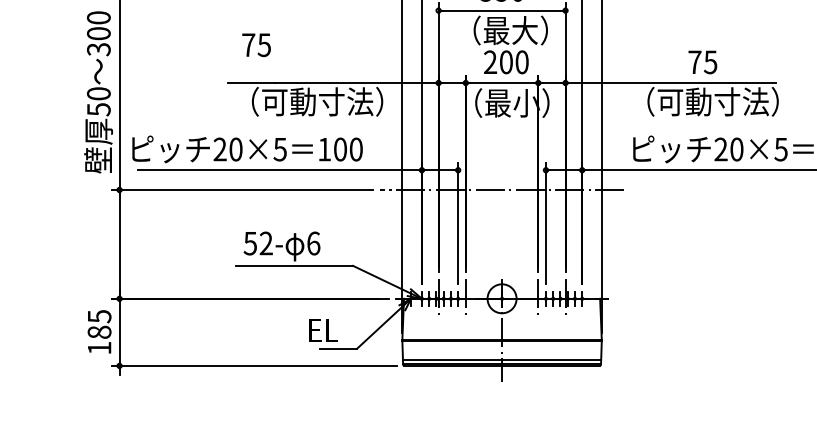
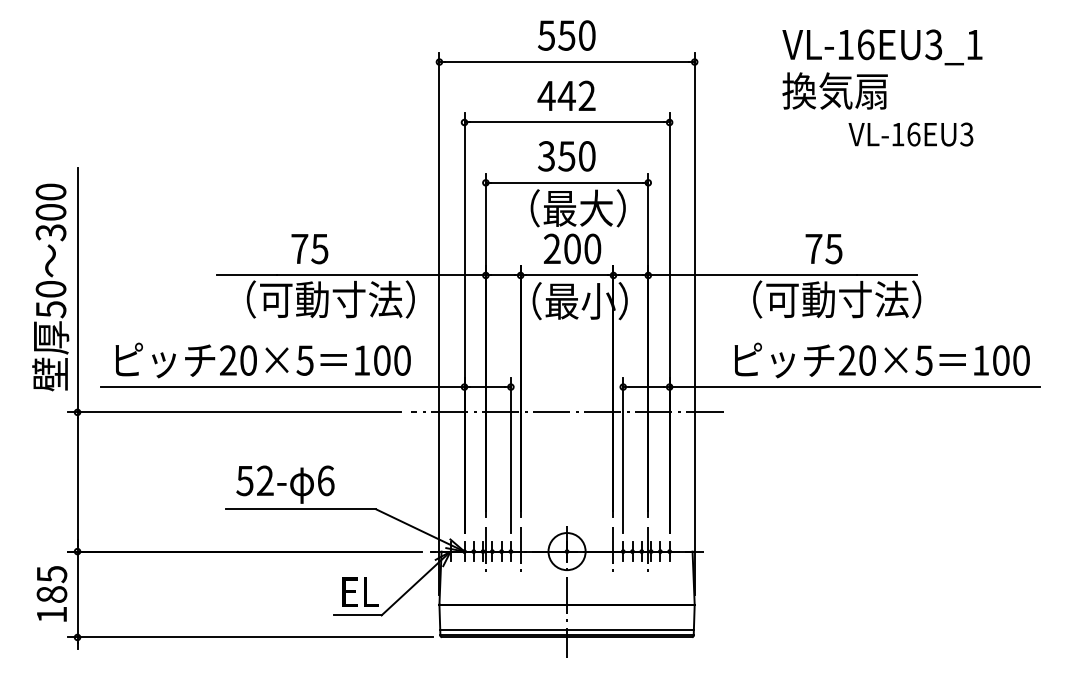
text: (256, 45) -> (309, 249), moved
text: (246, 149) -> (262, 360), moved
text: (323, 329) -> (360, 591), moved

